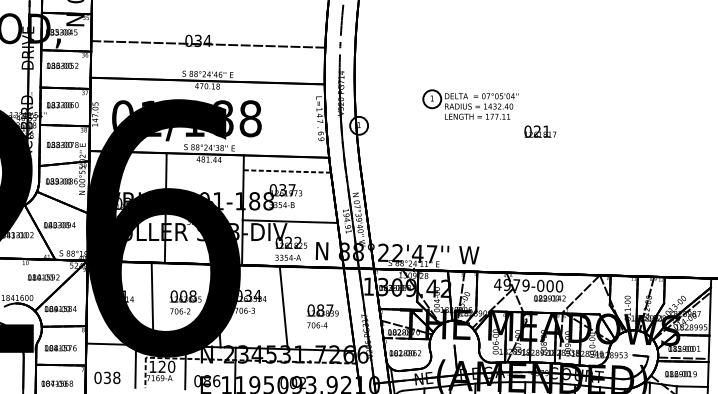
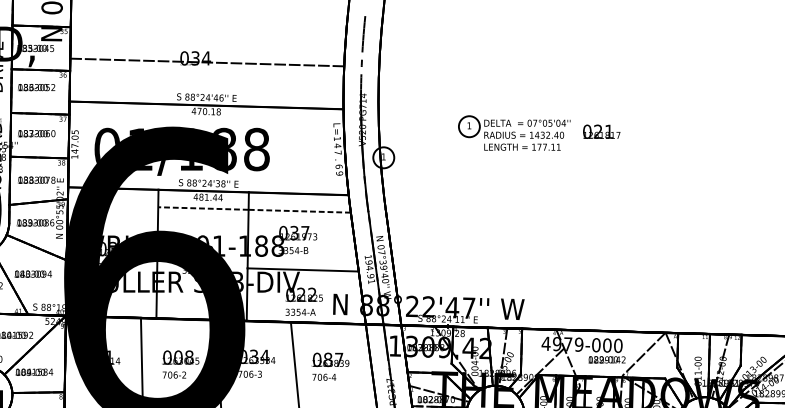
text: (540, 131) -> (601, 131), moved
line: (204, 169) -> (202, 208), added
text: (322, 316) -> (330, 366), moved

